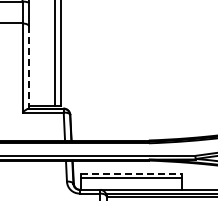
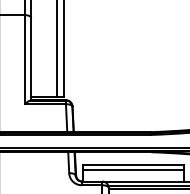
line: (28, 67) -> (30, 59), dashed -> solid
line: (131, 173) -> (133, 165), dashed -> solid

